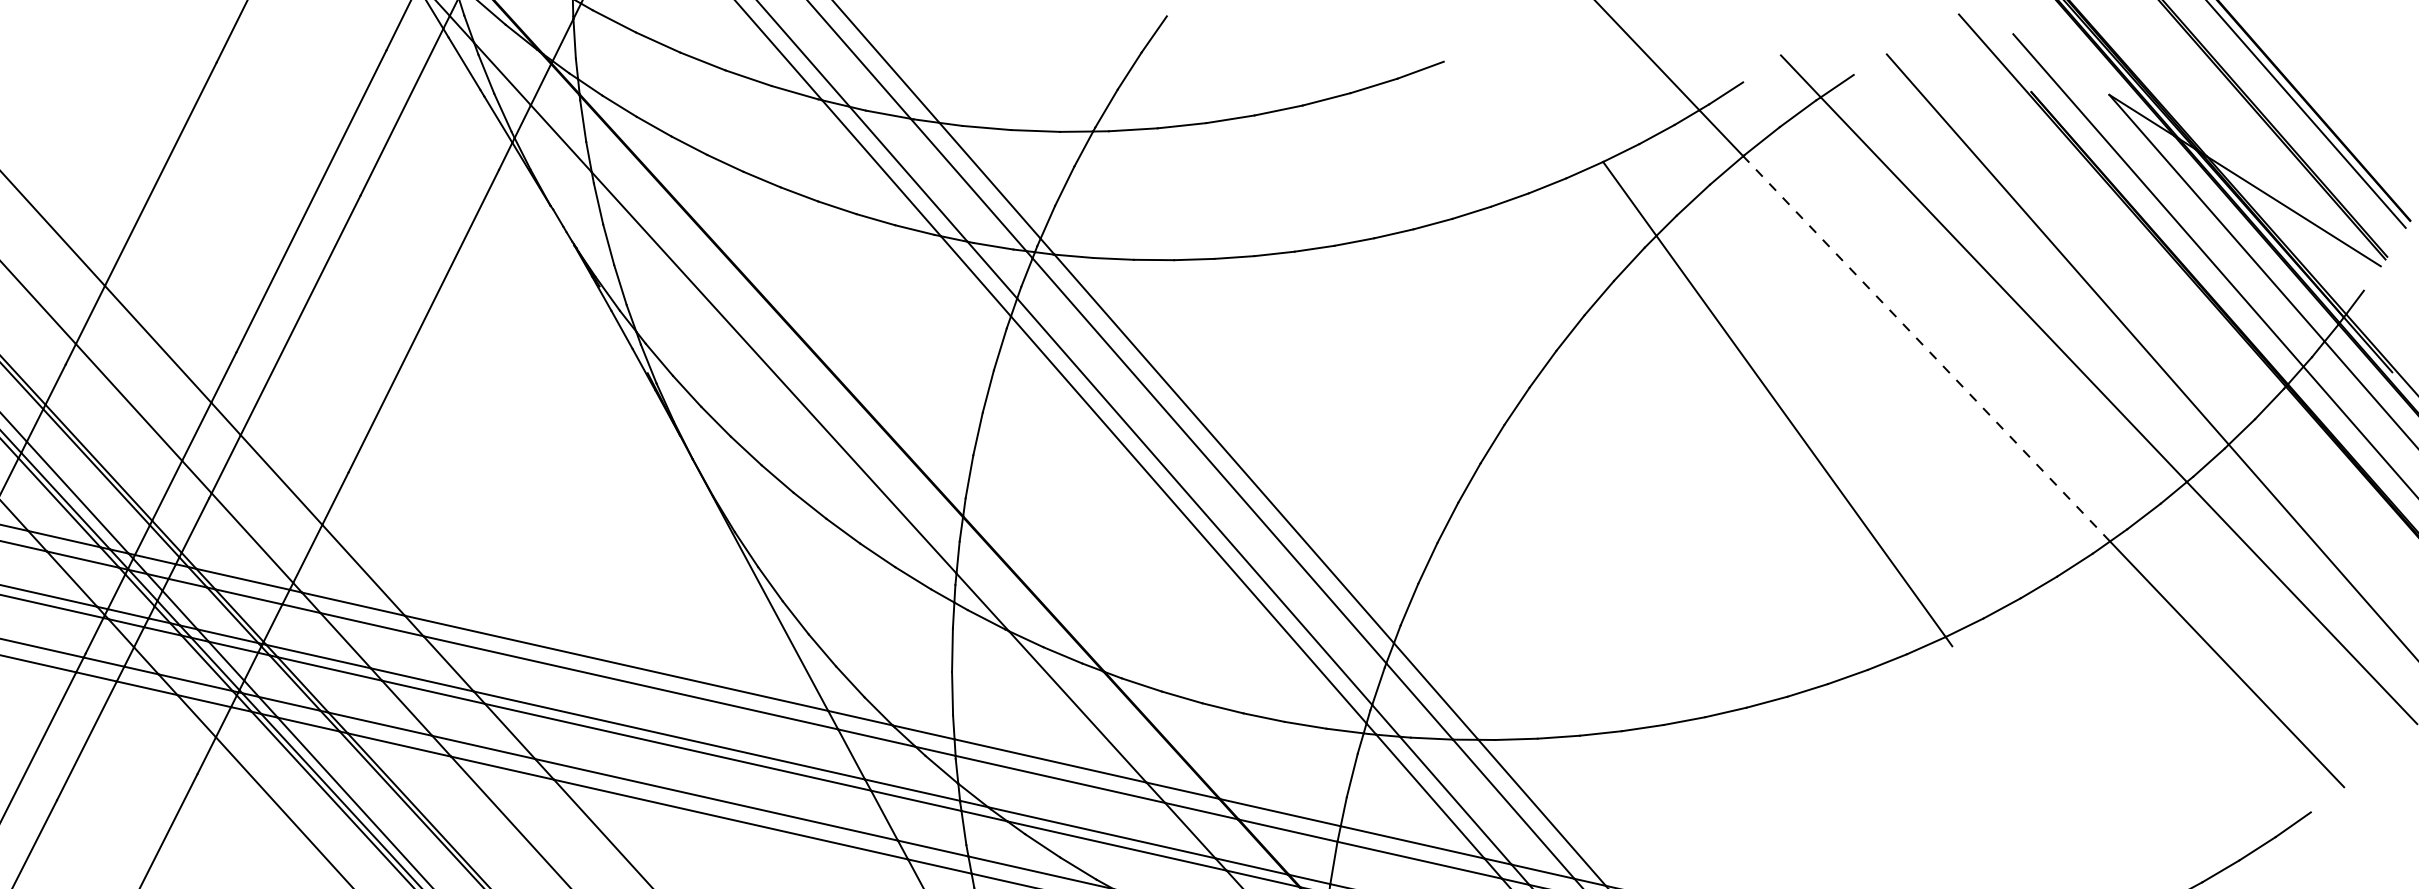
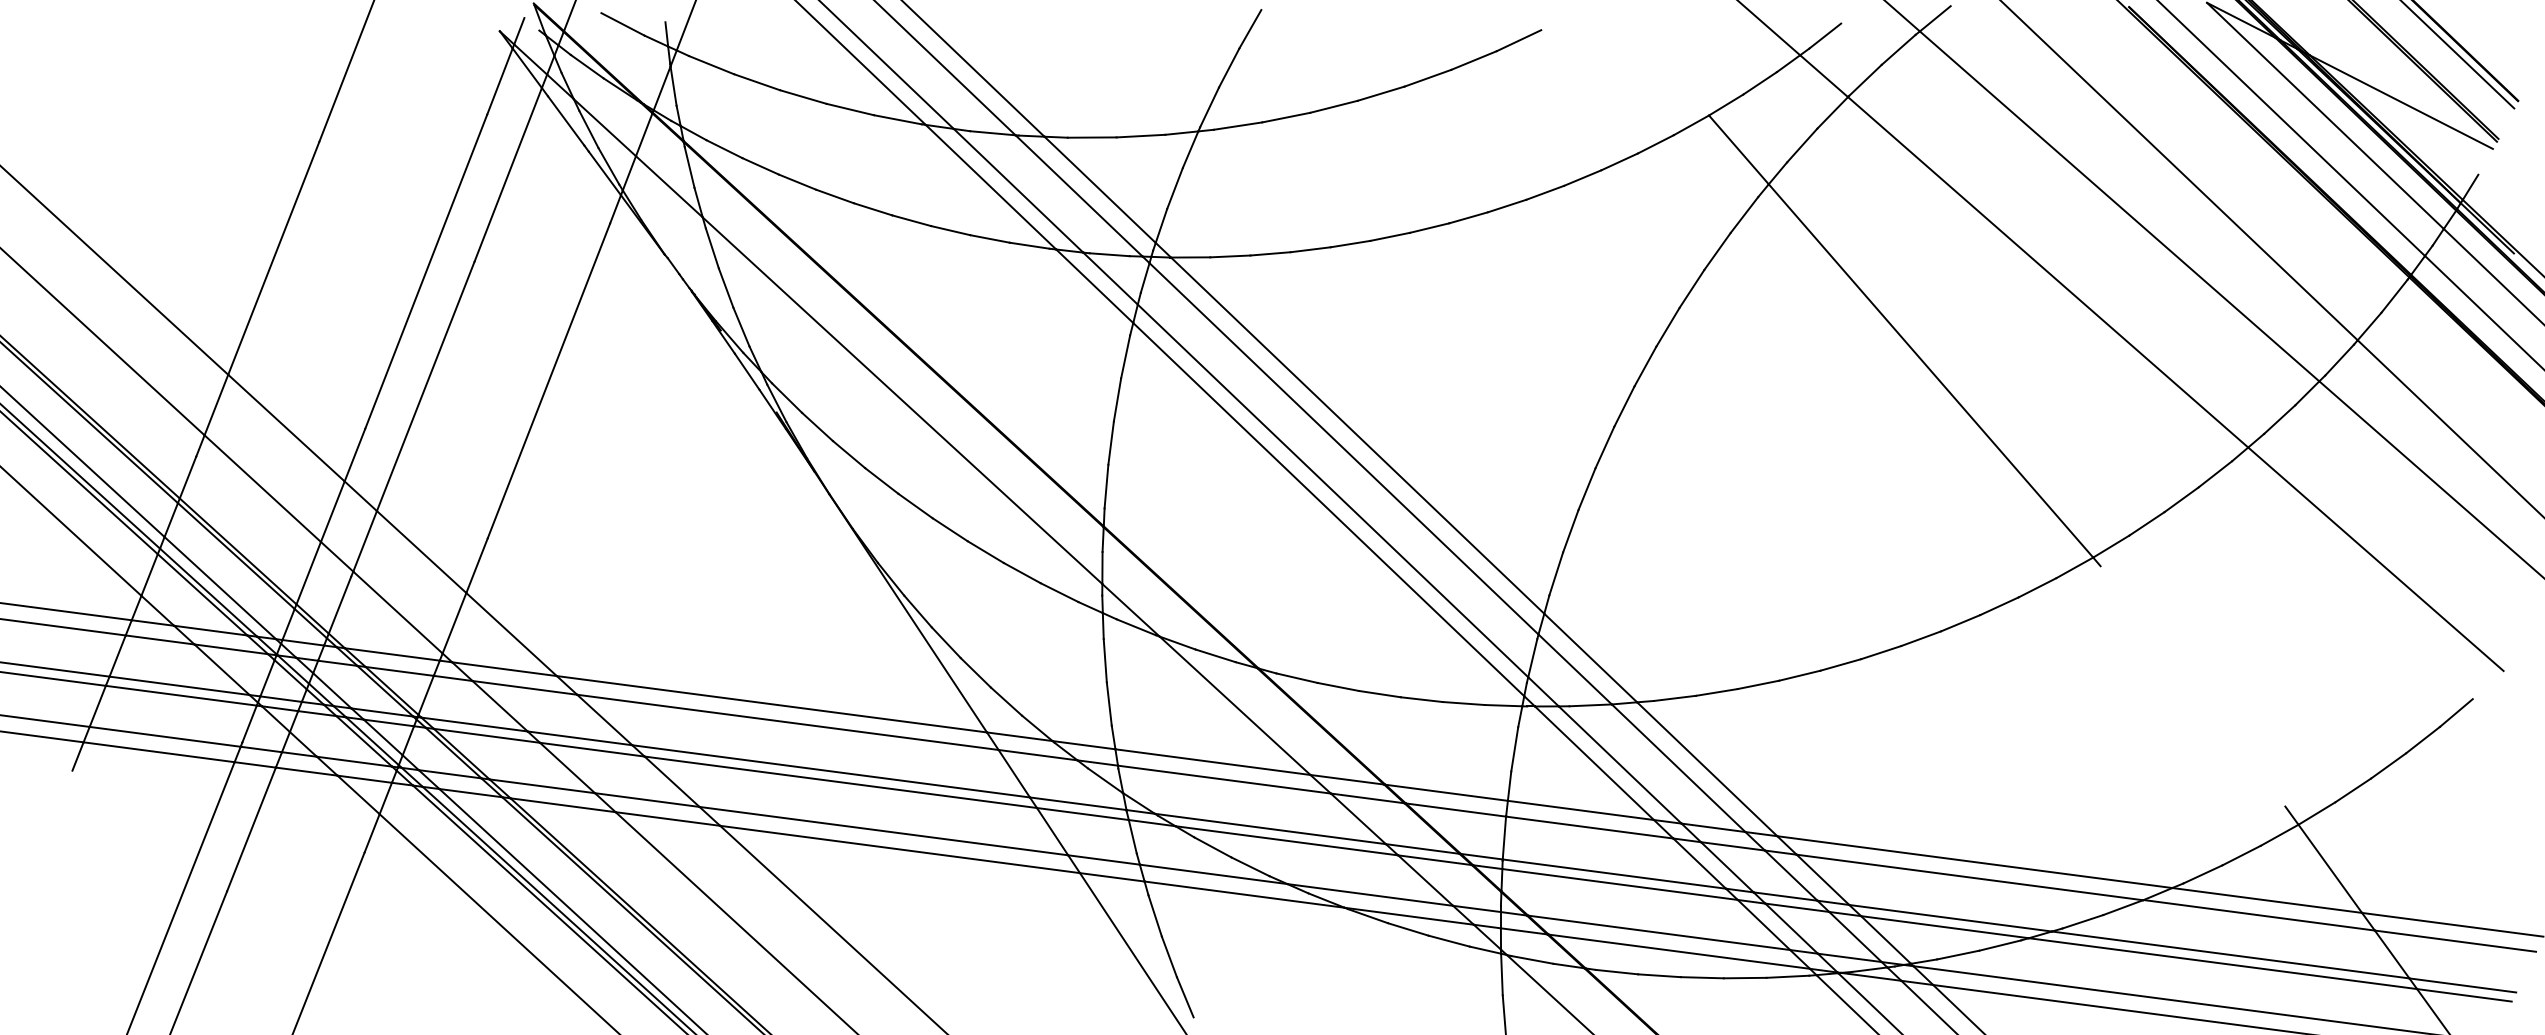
line: (1927, 349) -> (2048, 272), dashed -> solid

